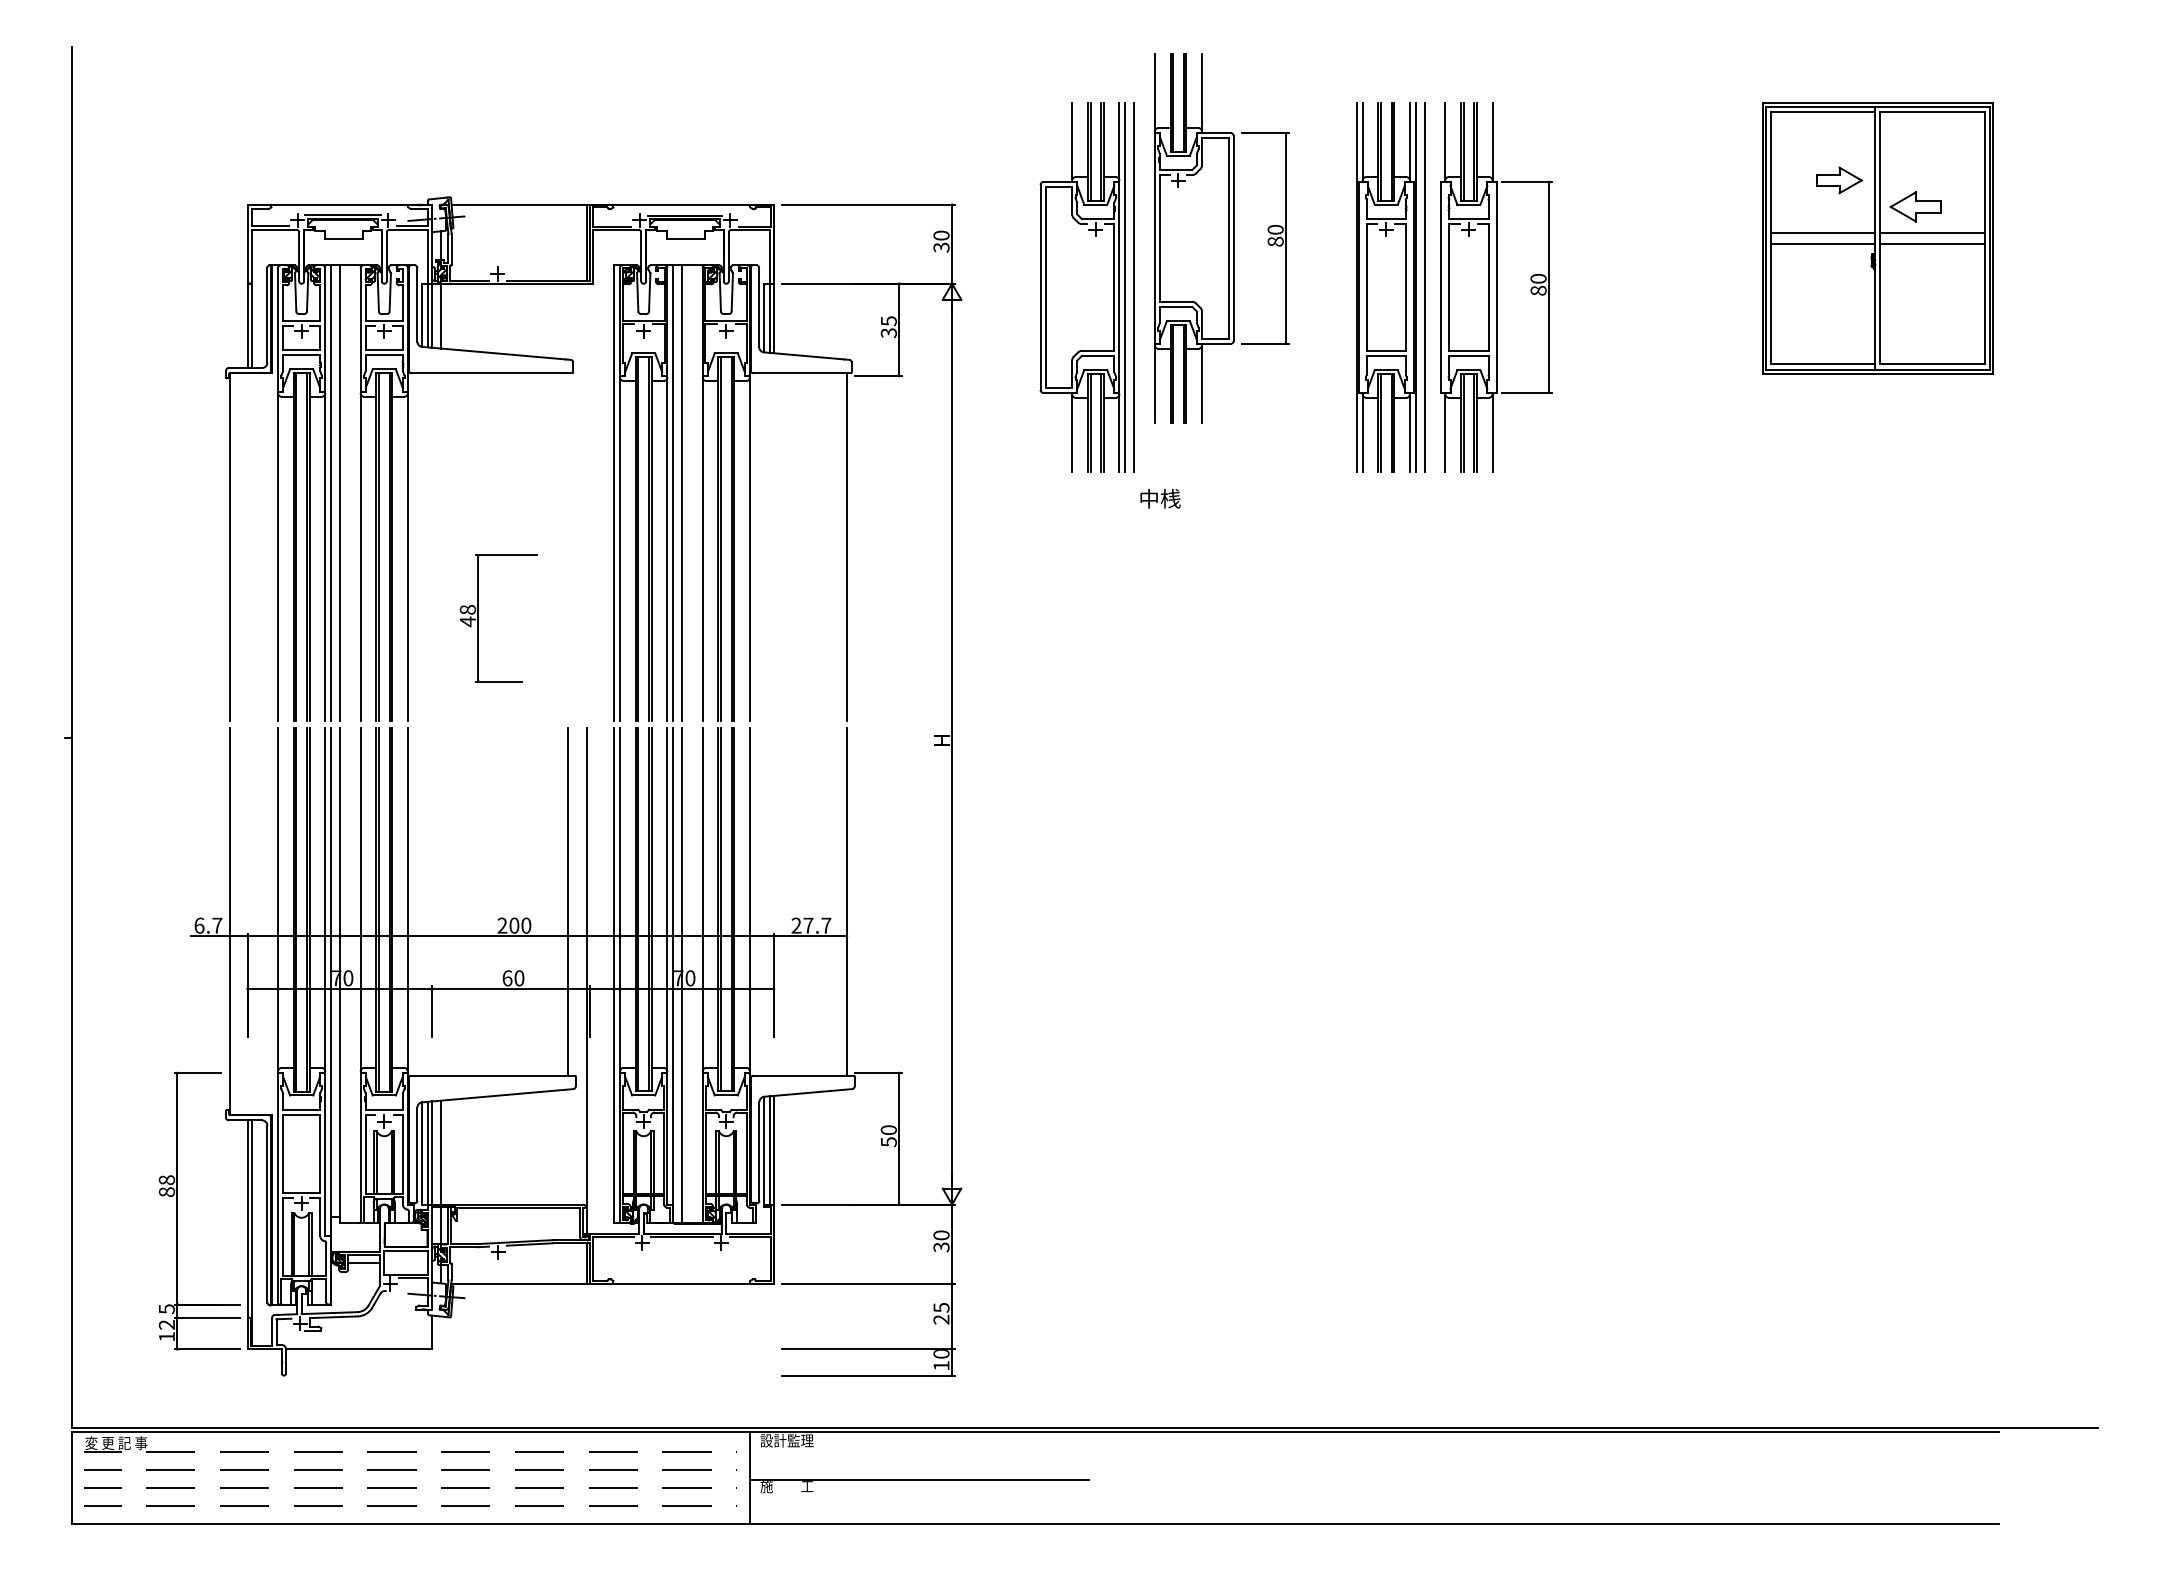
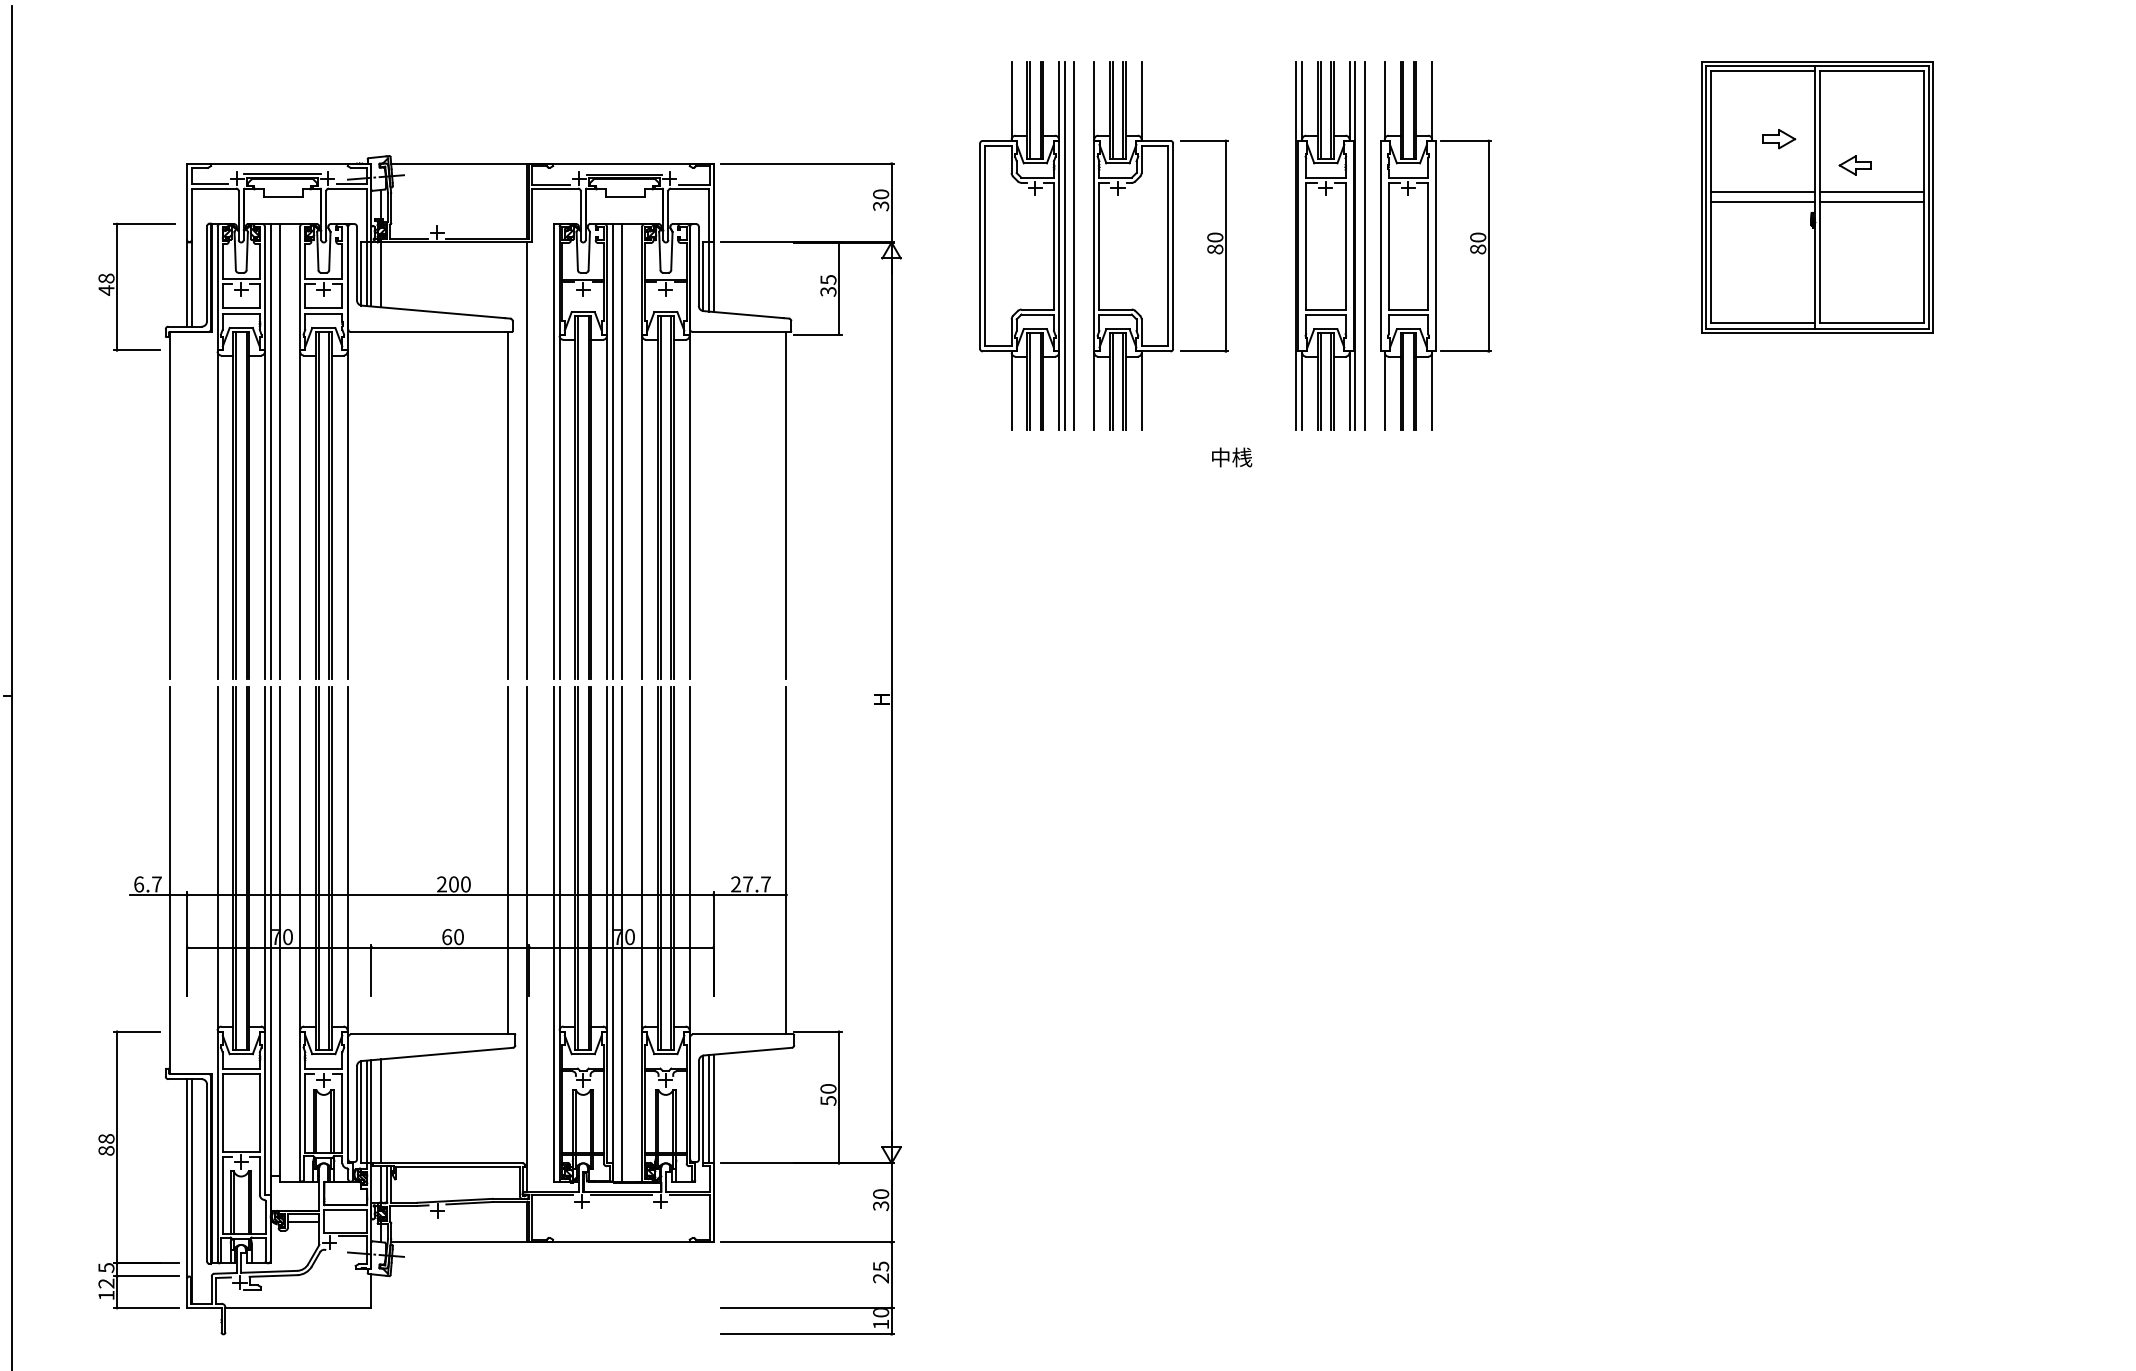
part: (1839, 180) -> (1779, 139), size x0.71
part: (1915, 206) -> (1855, 165), size x0.62
part: (1221, 238) -> (1161, 246), moved
text: (1160, 498) -> (1232, 457), moved
line: (587, 501) -> (527, 460), added
line: (567, 546) -> (507, 505), added
part: (478, 618) -> (117, 287), moved

